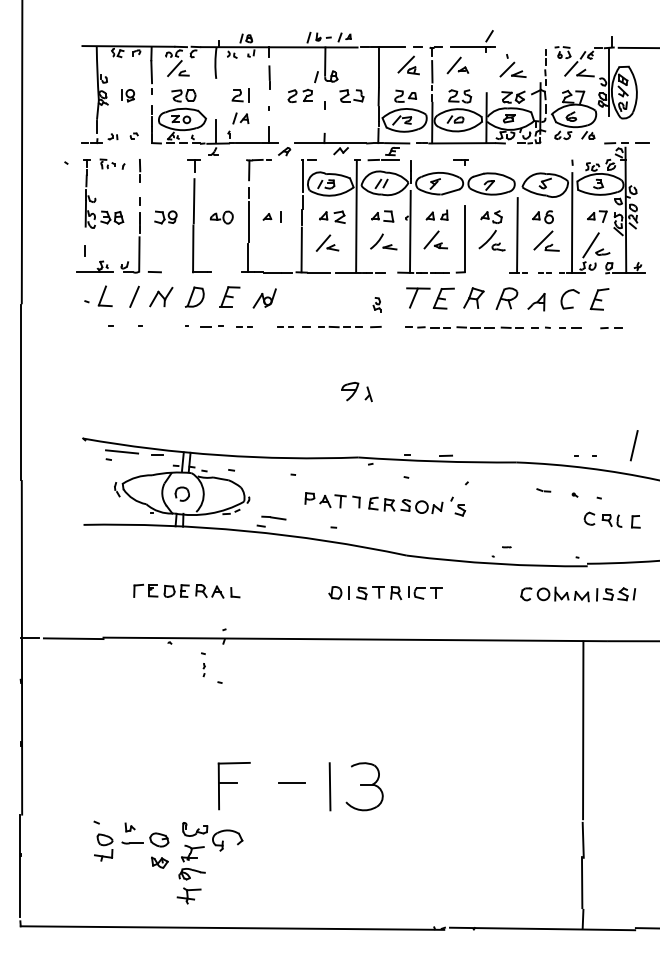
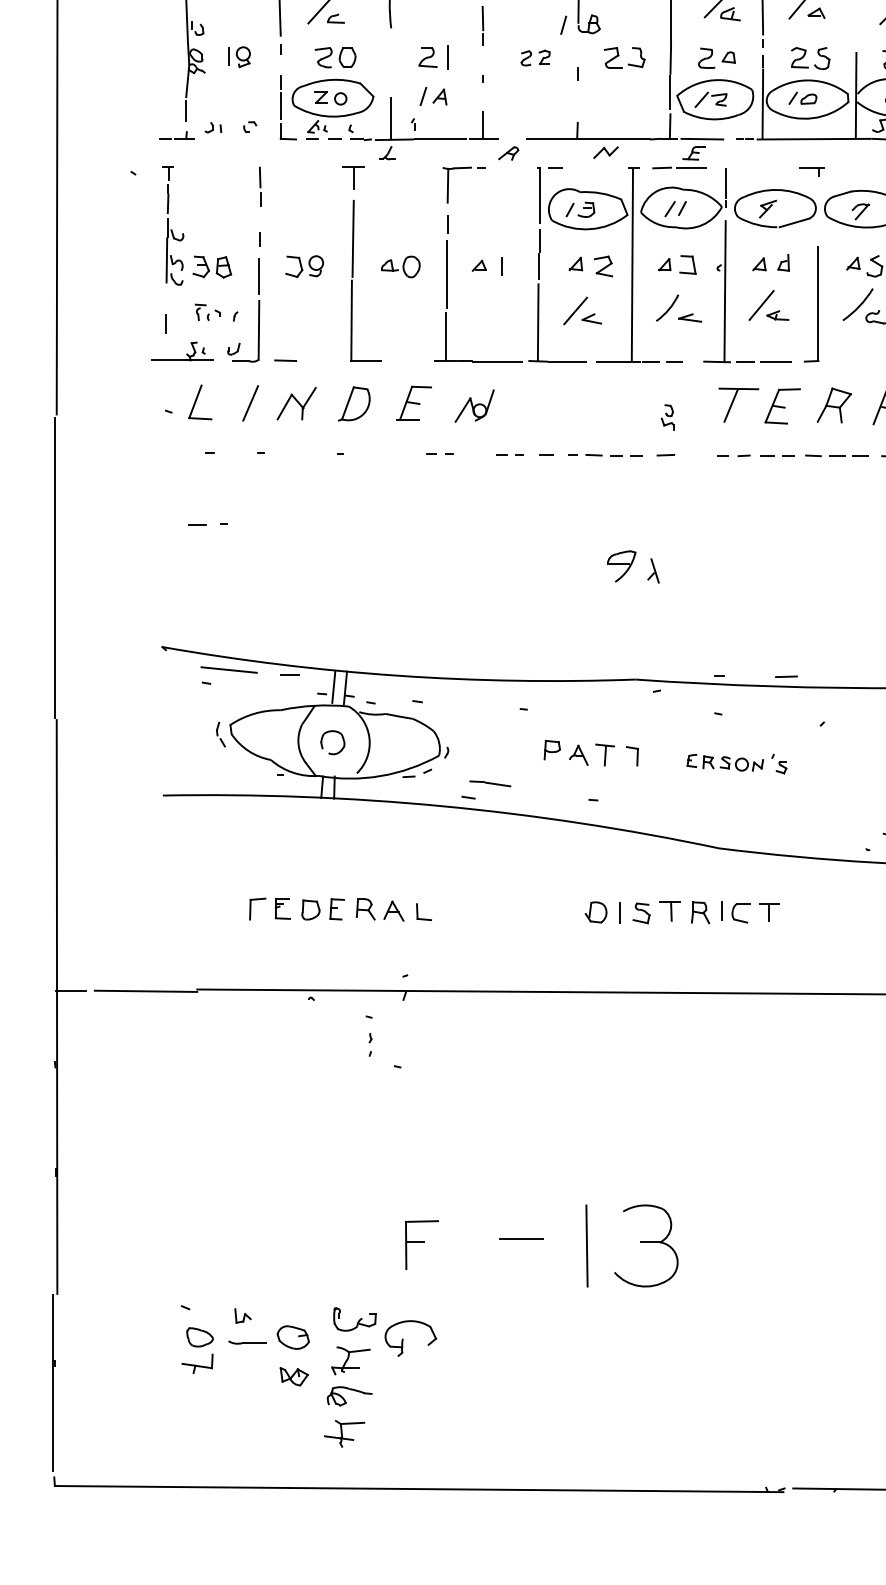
part: (299, 96) -> (534, 58), size x0.7
part: (112, 163) -> (216, 311), moved
part: (211, 326) -> (207, 524), moved
part: (417, 506) -> (737, 763), size x0.6
part: (233, 786) -> (420, 1245), size x0.6

